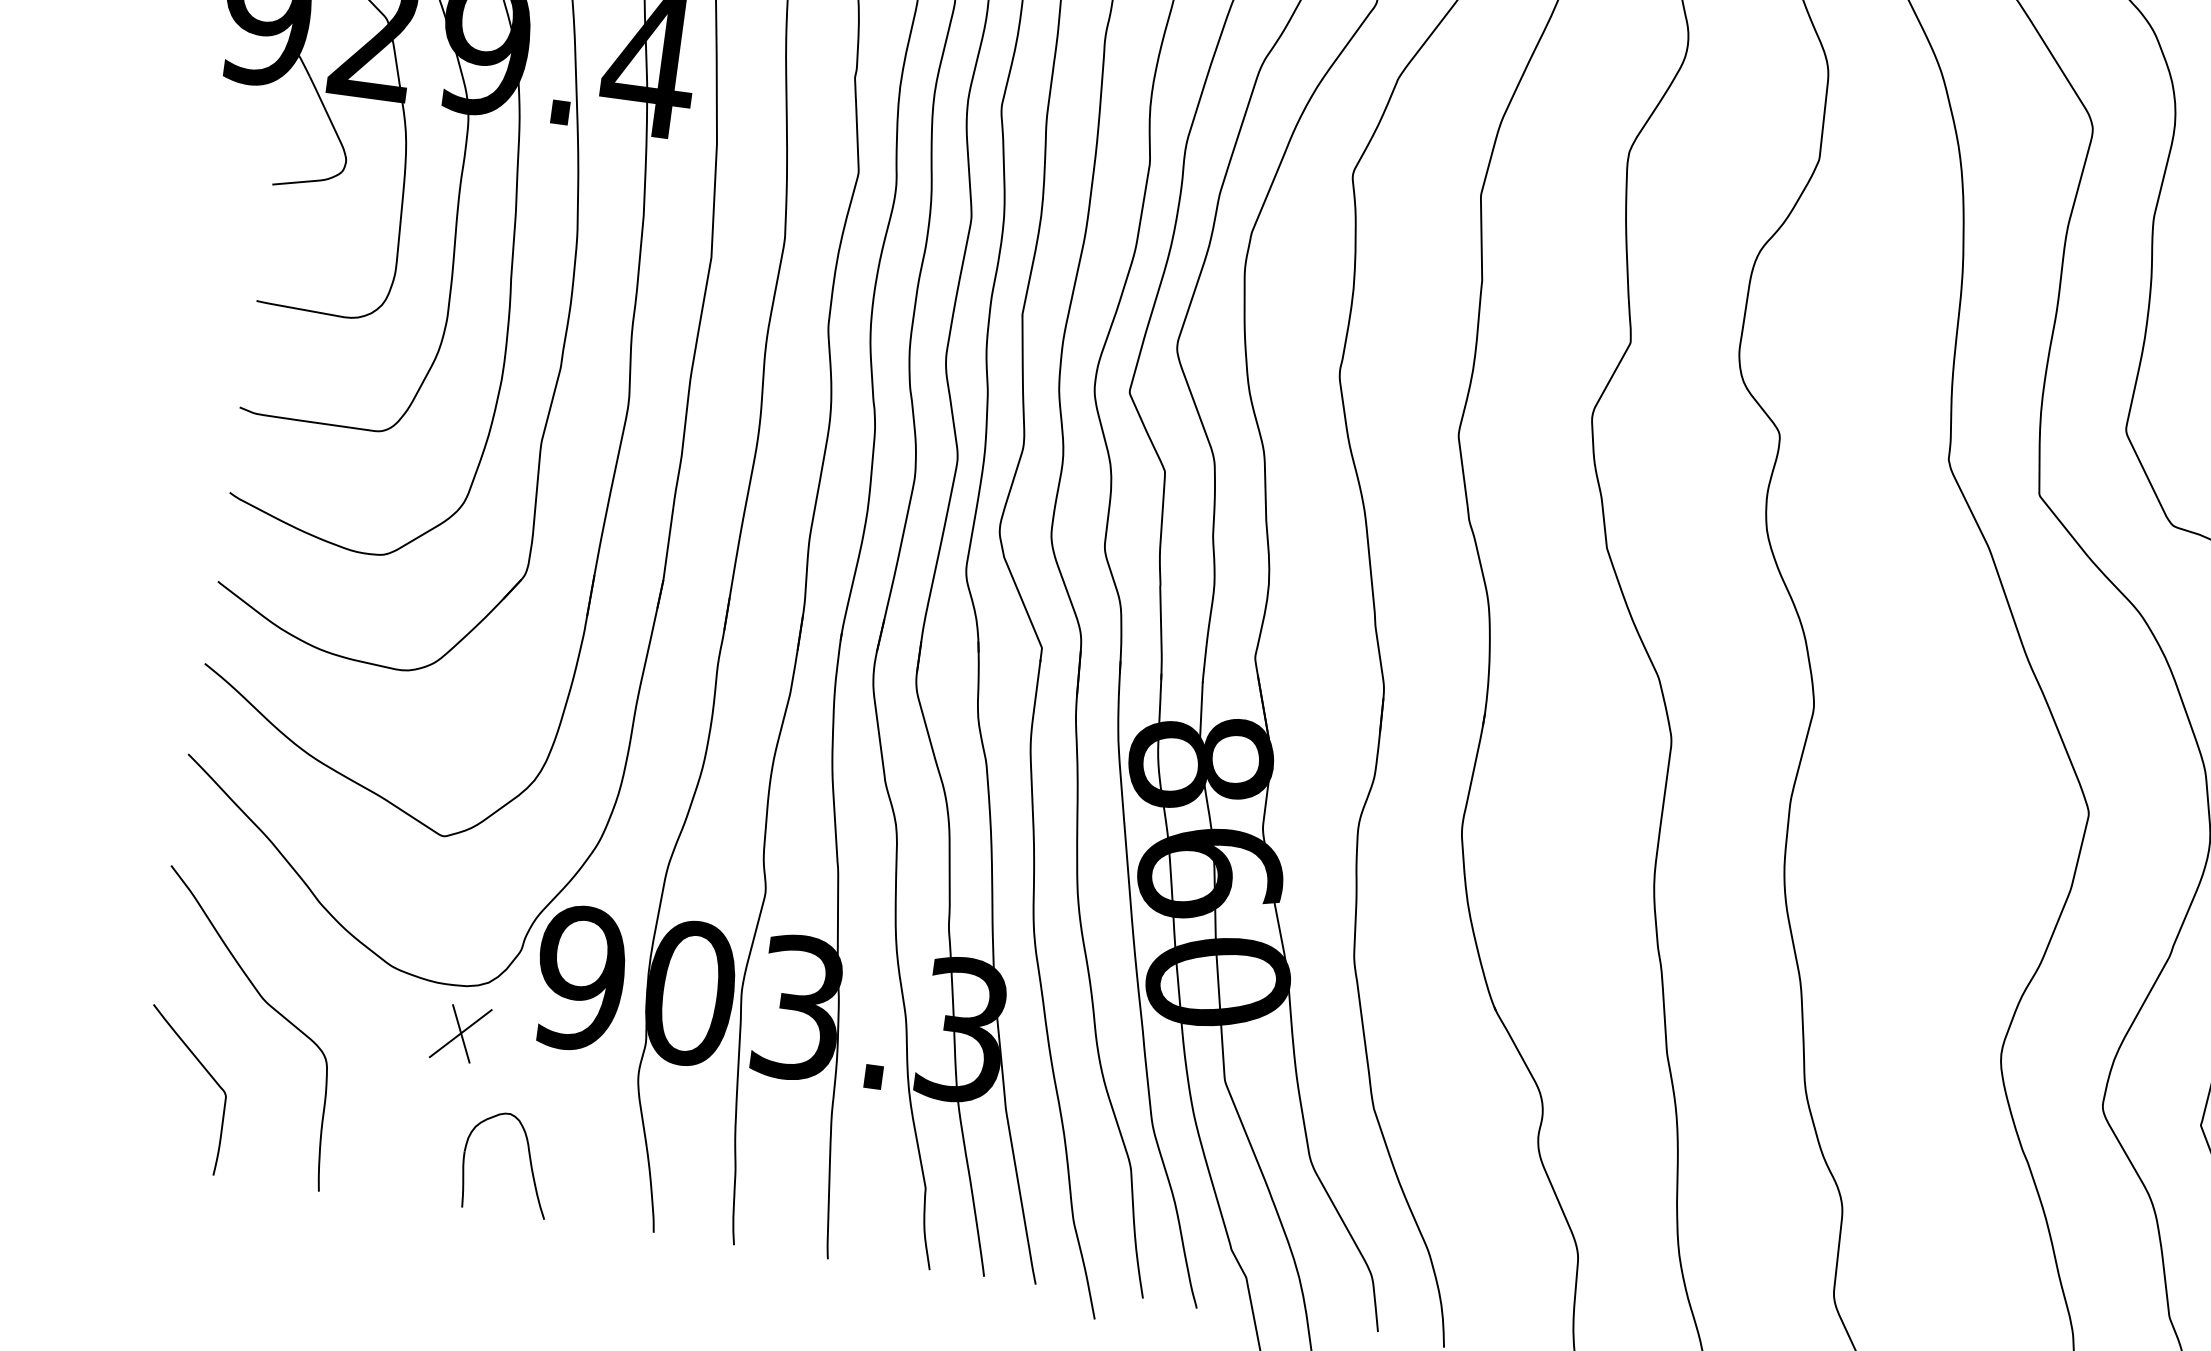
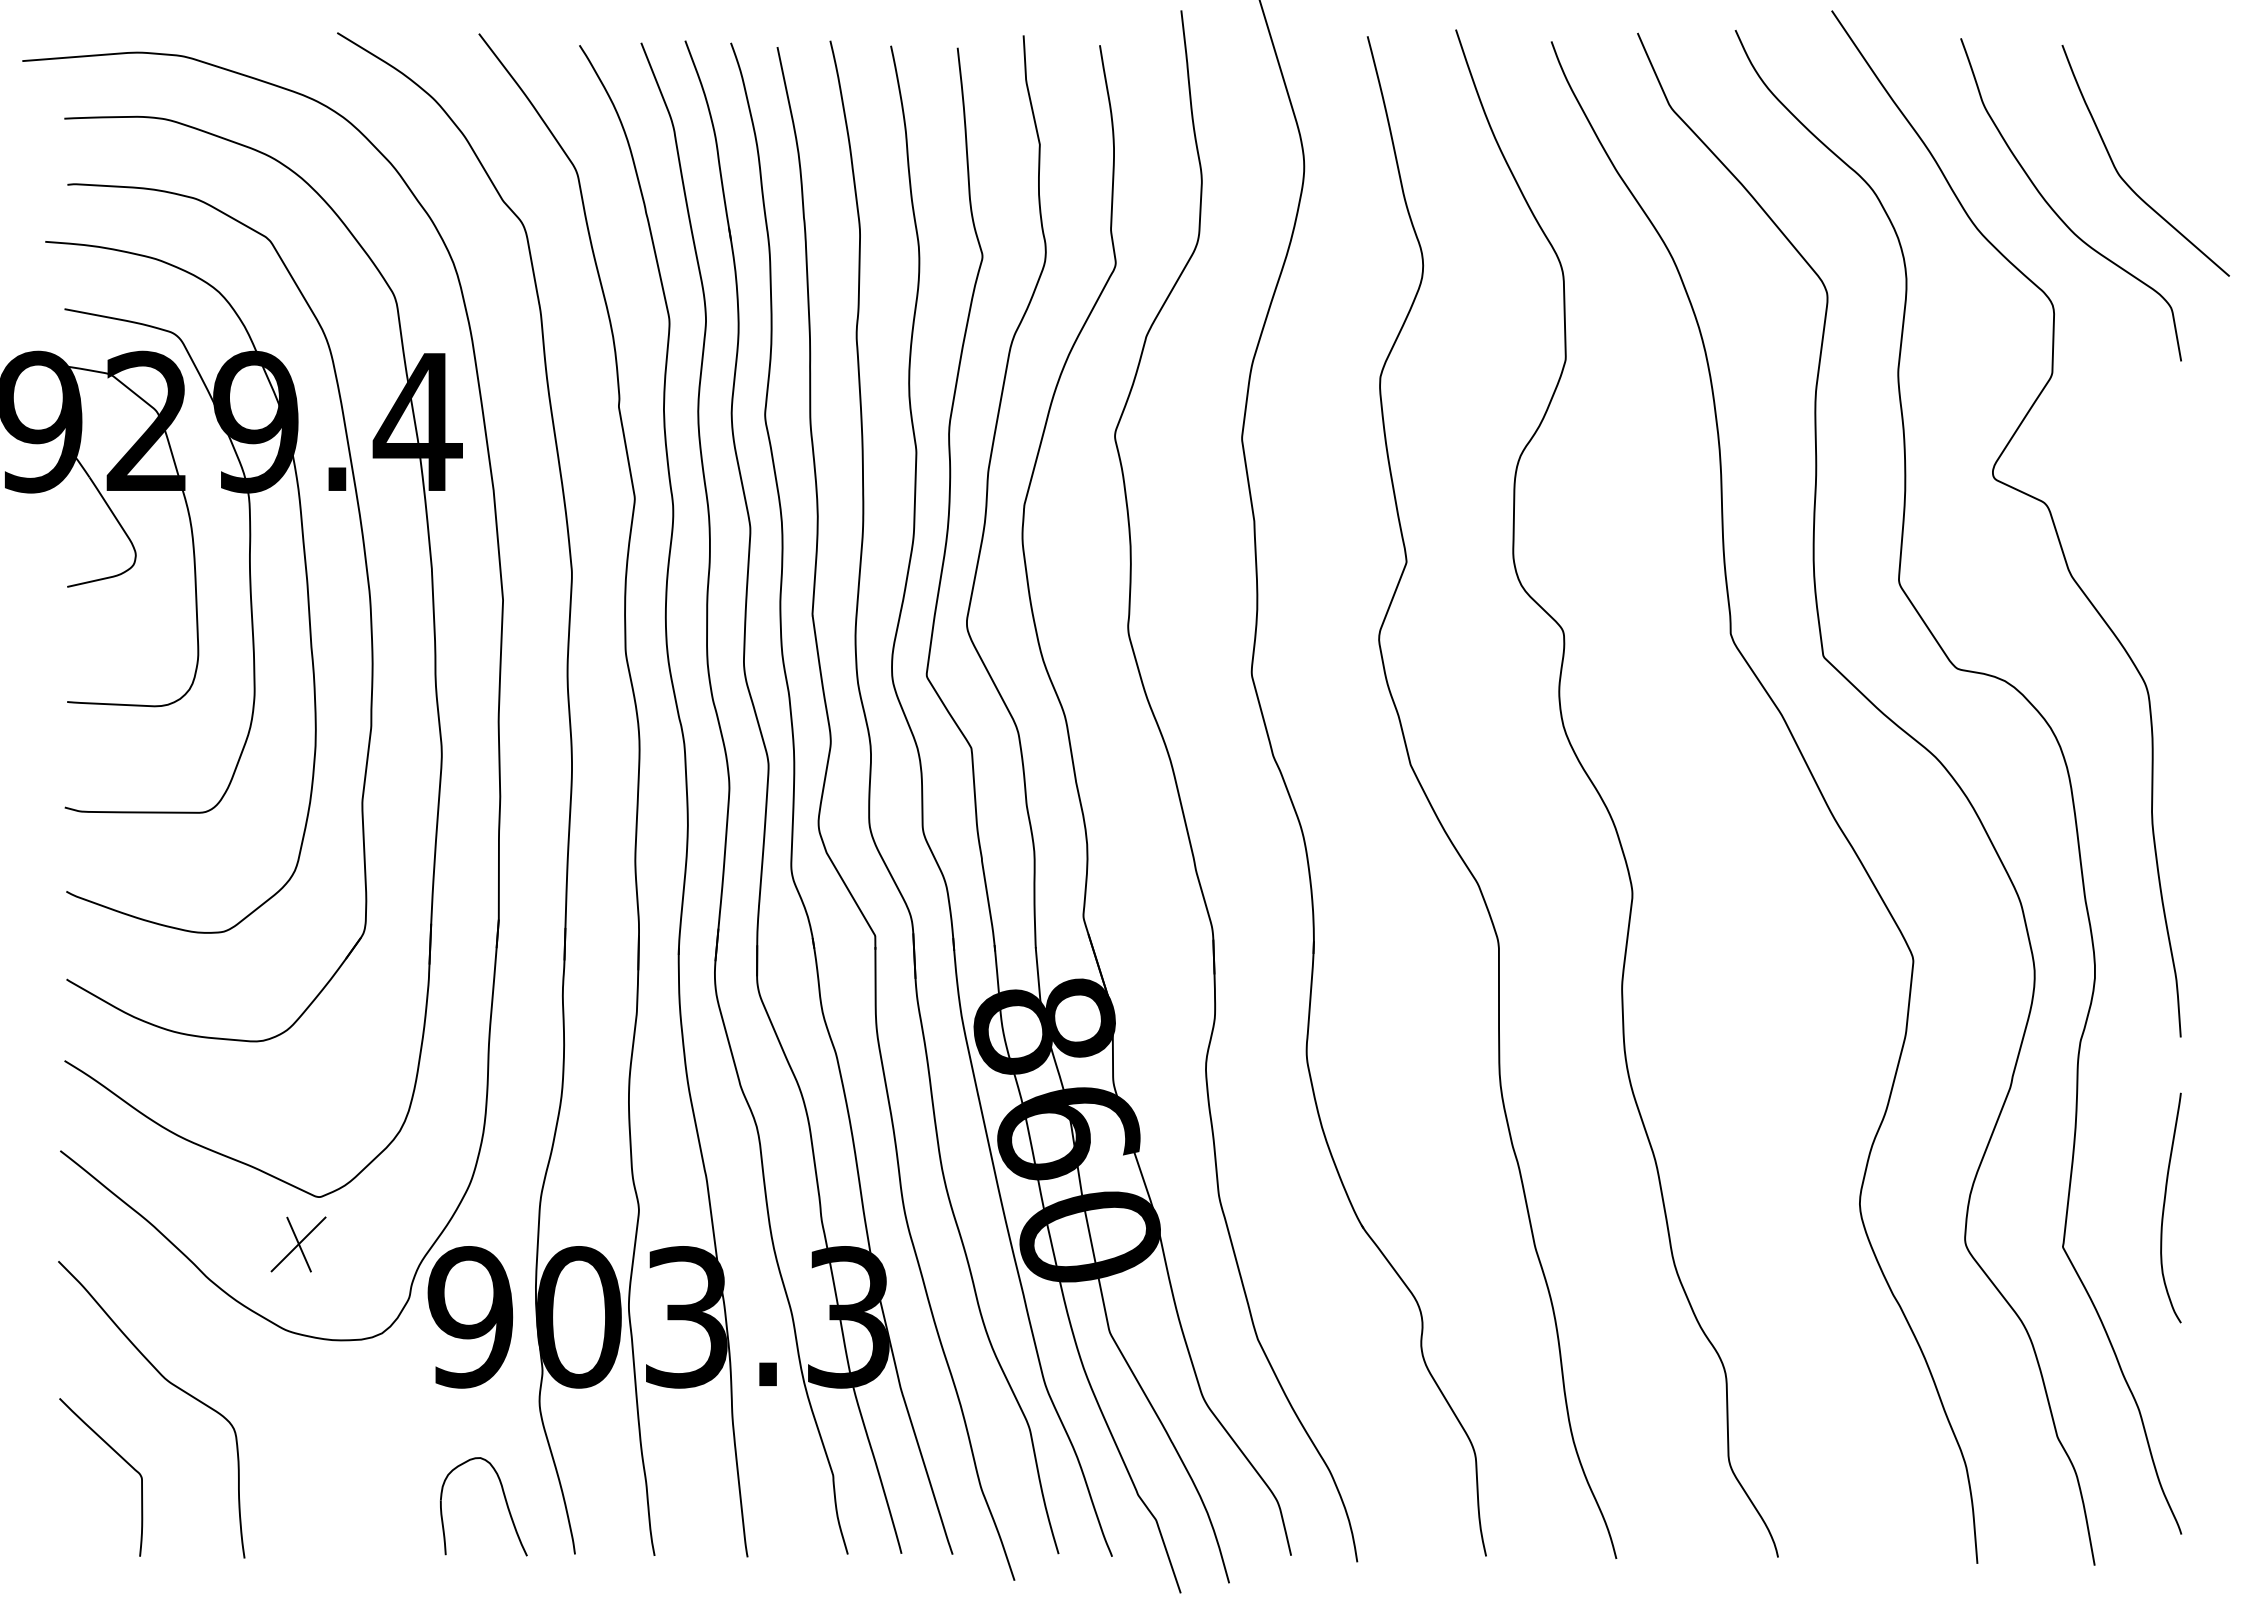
part: (460, 1033) -> (298, 1244), moved
part: (529, 1159) -> (504, 1499), moved

